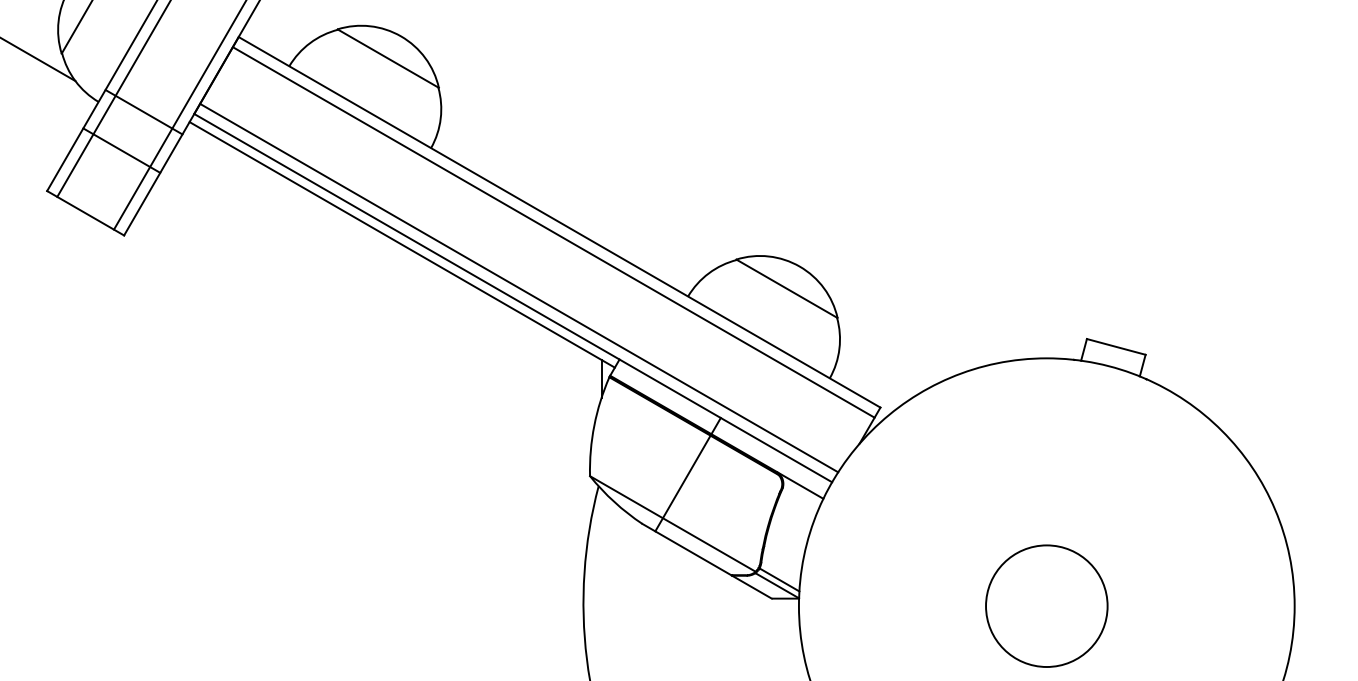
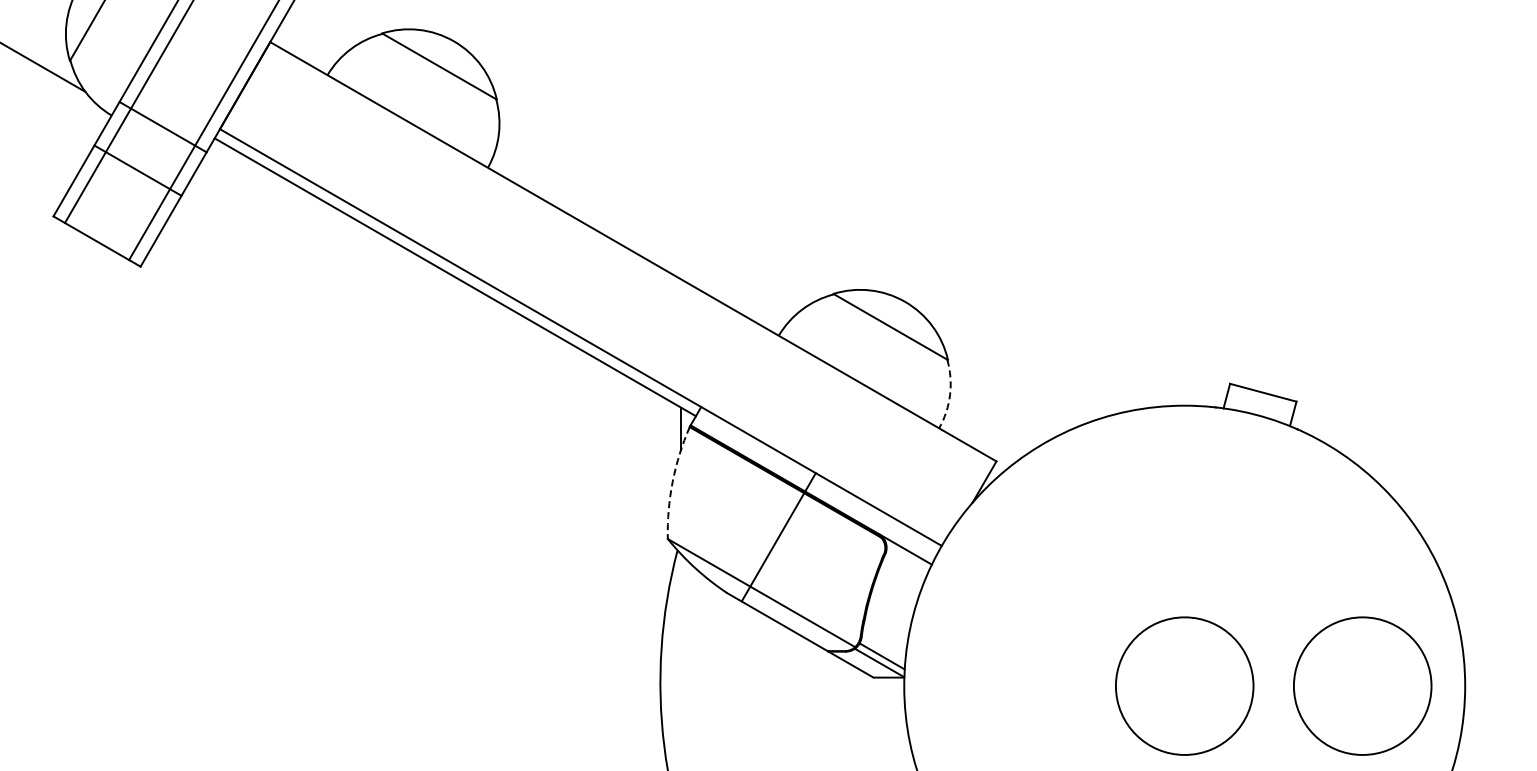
line: (553, 231) -> (626, 262), removed
line: (519, 287) -> (587, 325), removed
arc: (839, 348) -> (950, 394), solid -> dashed
arc: (594, 425) -> (672, 481), solid -> dashed
circle: (1203, 605) -> (1362, 685), added

